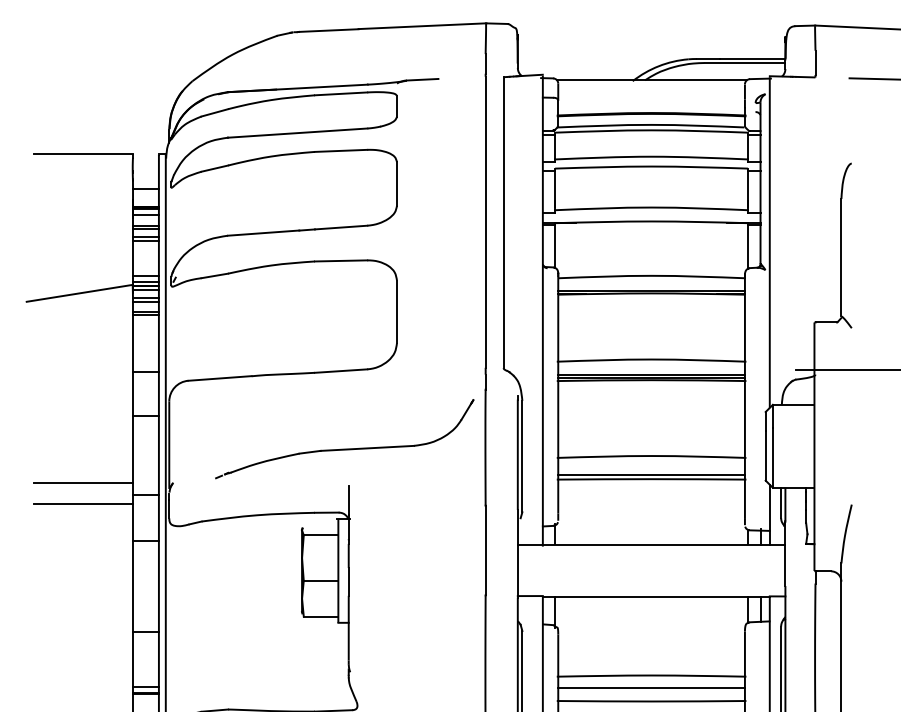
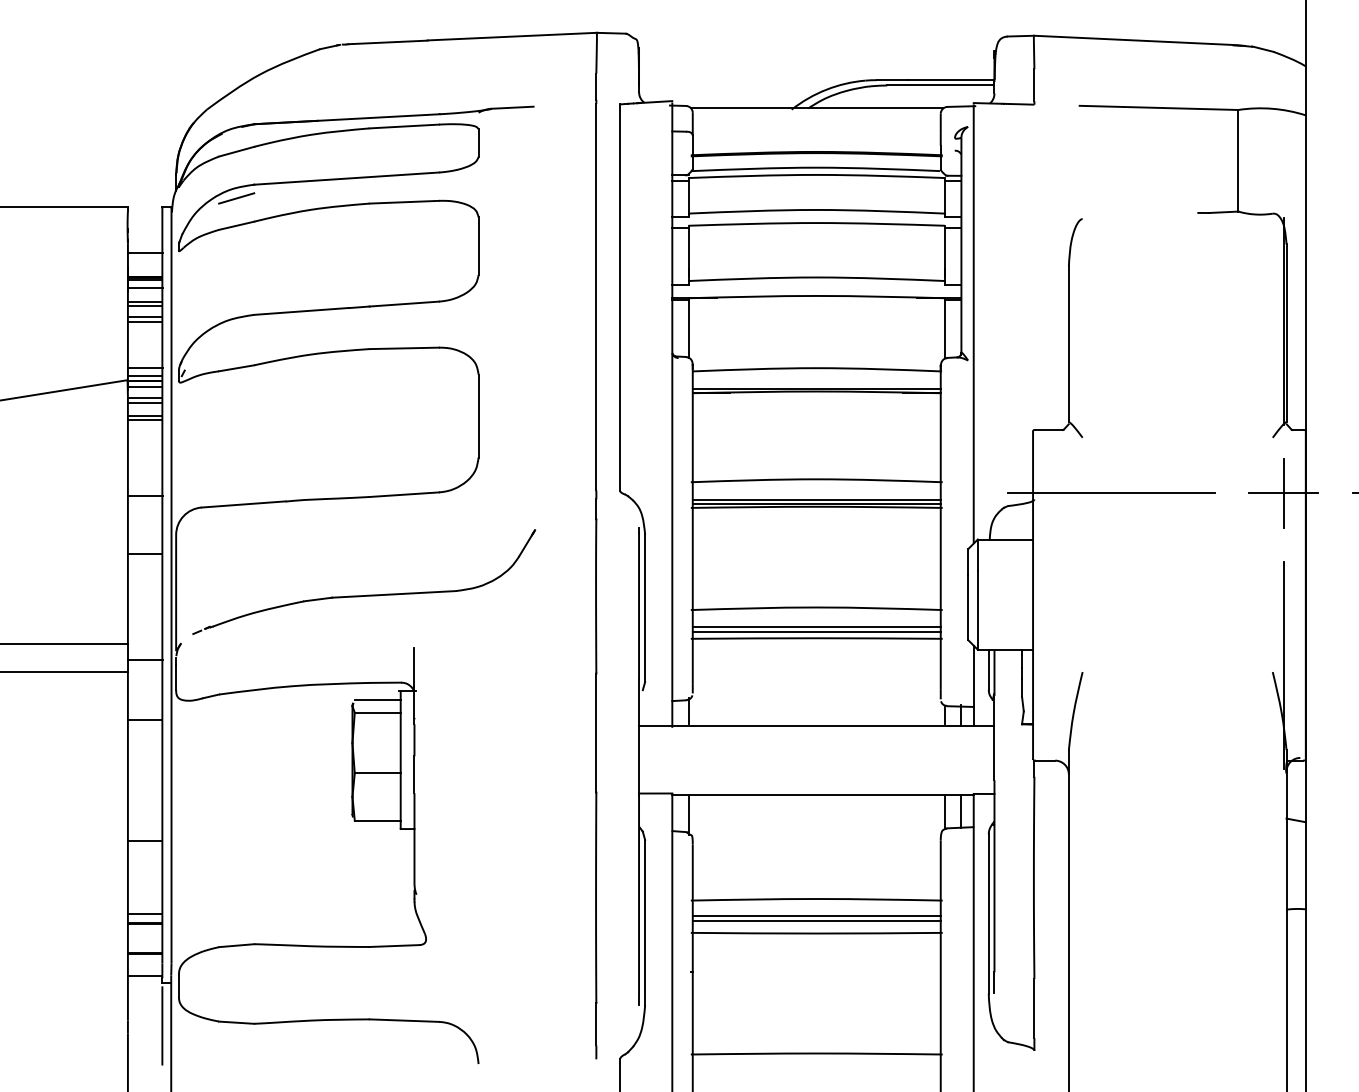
line: (214, 148) -> (236, 198), added
part: (347, 448) -> (367, 594), moved
line: (651, 471) -> (816, 627), added
line: (320, 525) -> (377, 699), added
line: (651, 692) -> (816, 921), added

